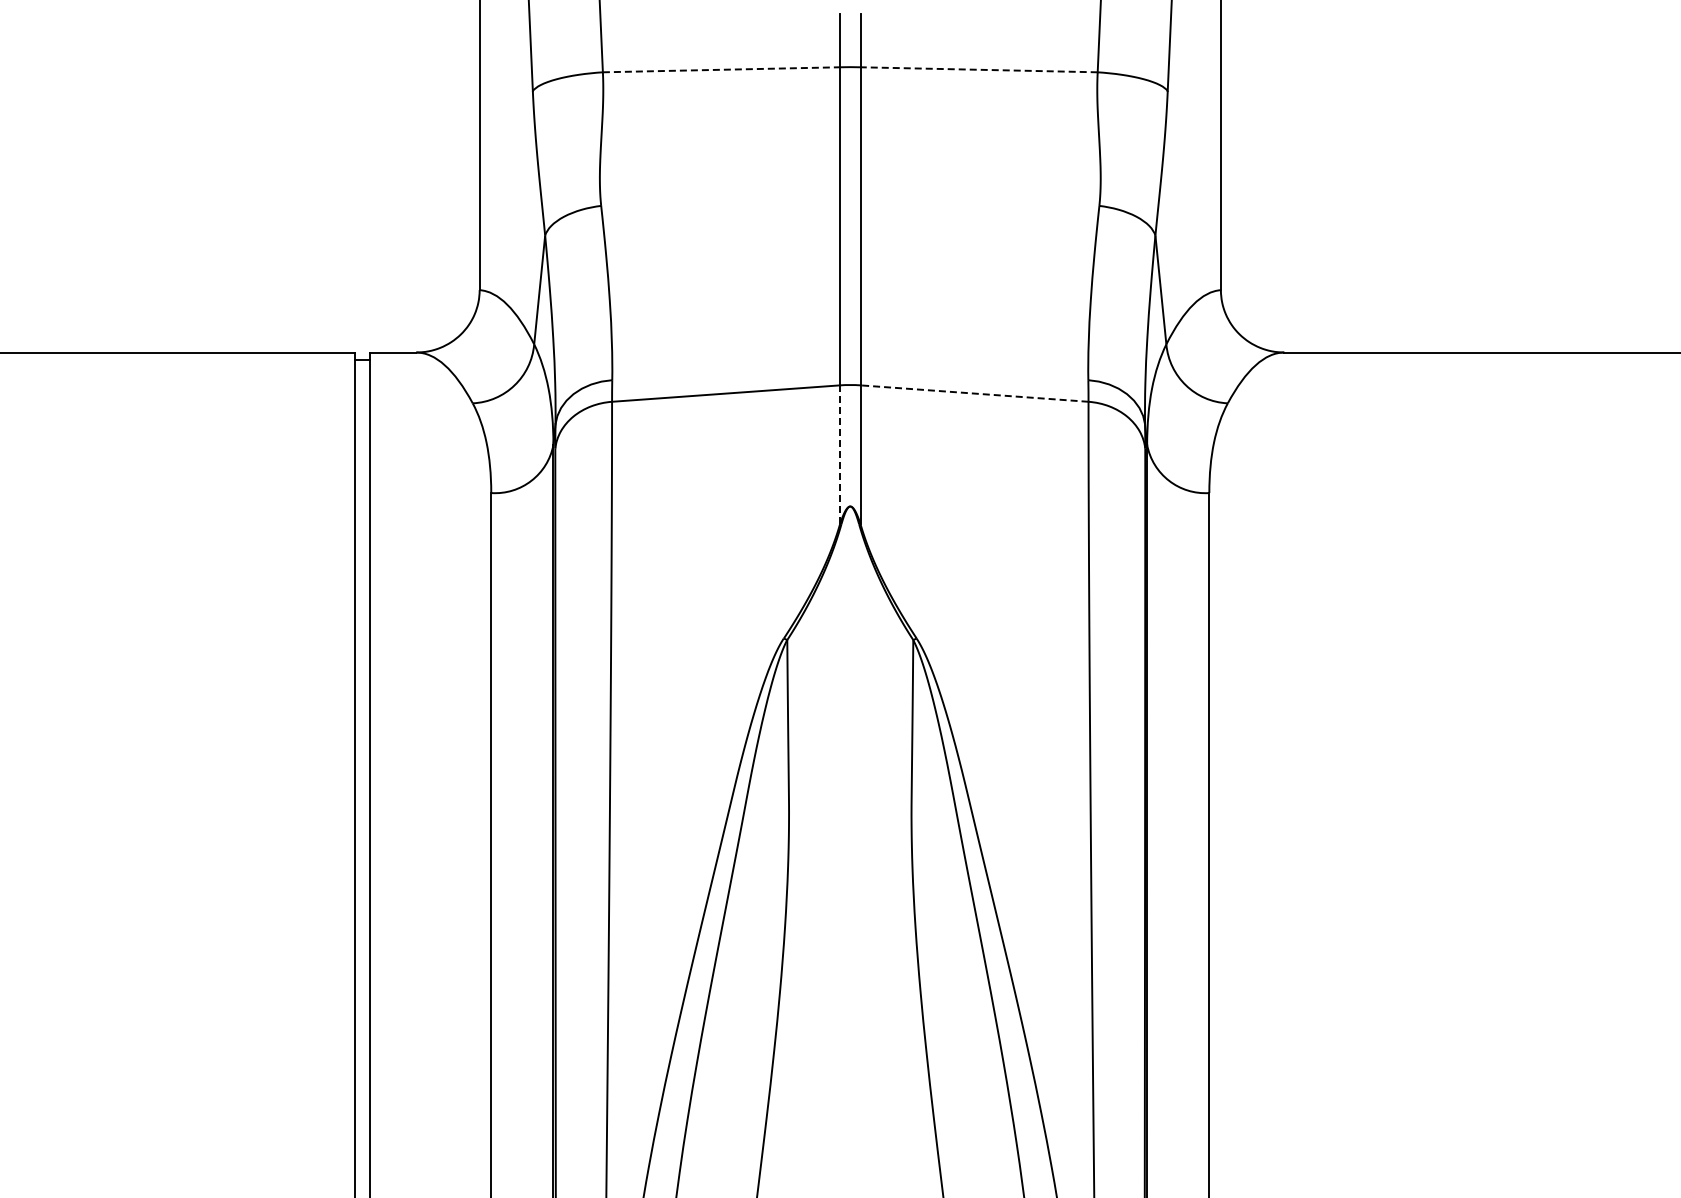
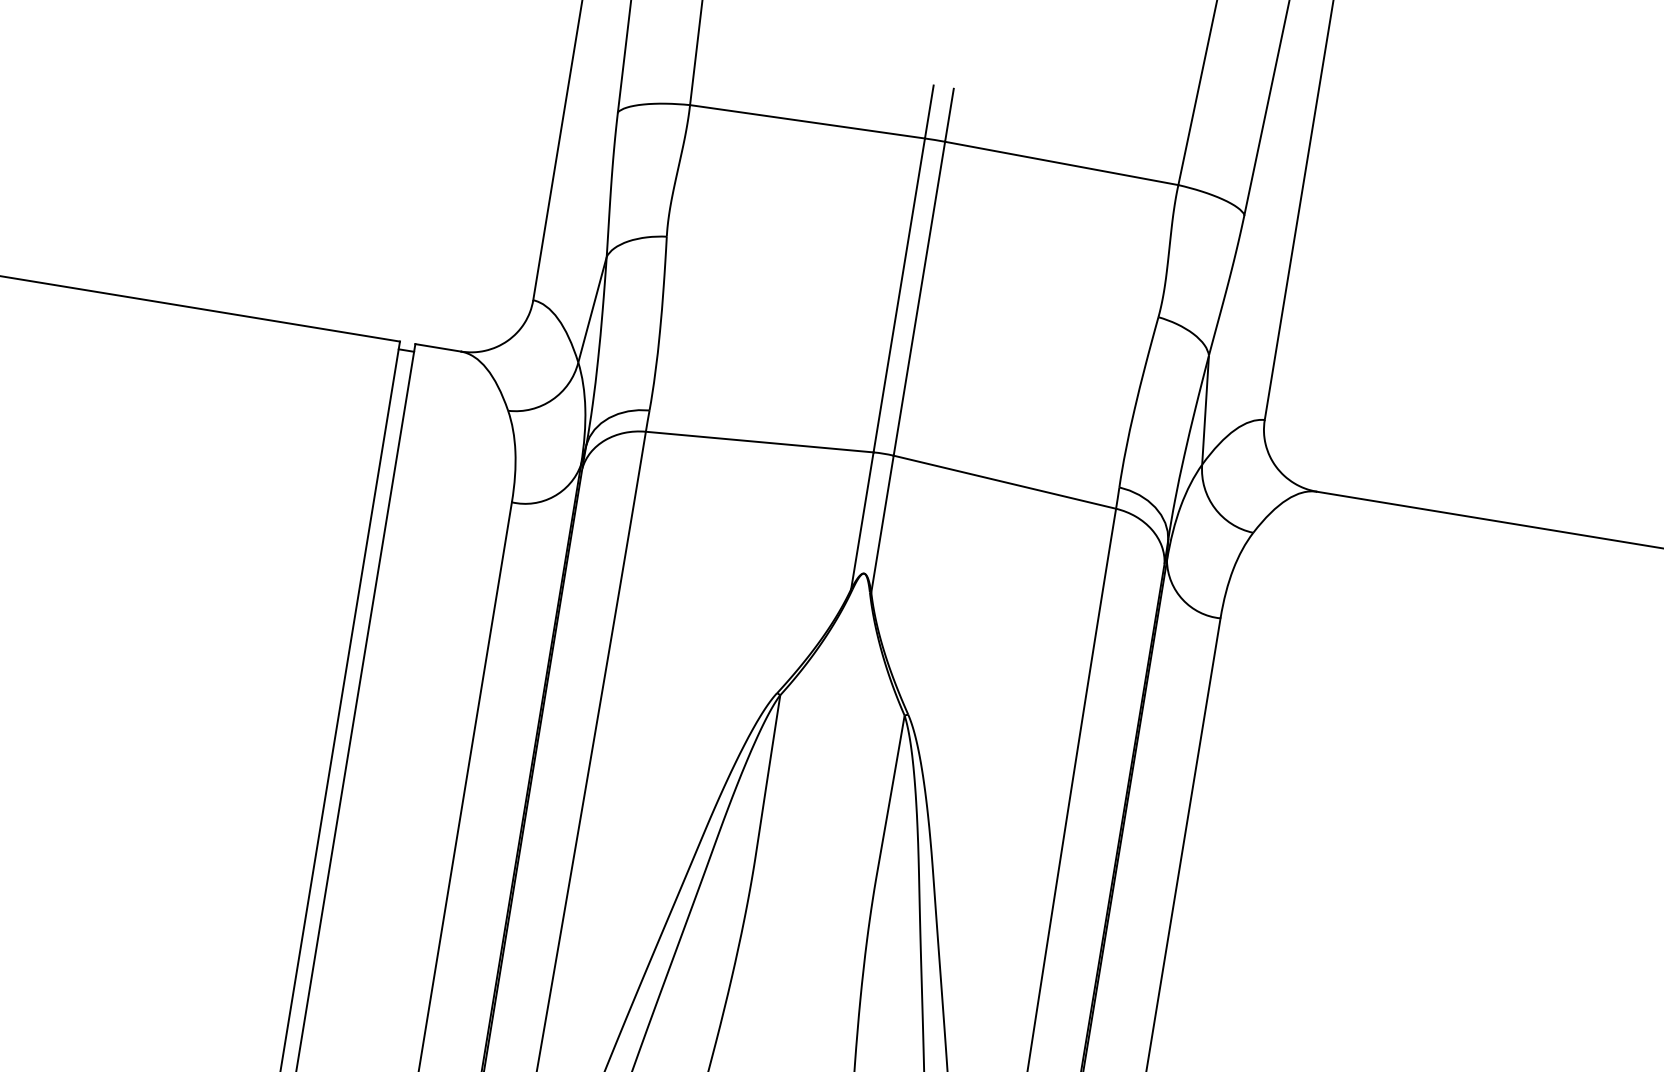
line: (721, 69) -> (807, 121), dashed -> solid
line: (979, 69) -> (1062, 163), dashed -> solid
line: (974, 393) -> (1004, 482), dashed -> solid
line: (840, 454) -> (862, 520), dashed -> solid

